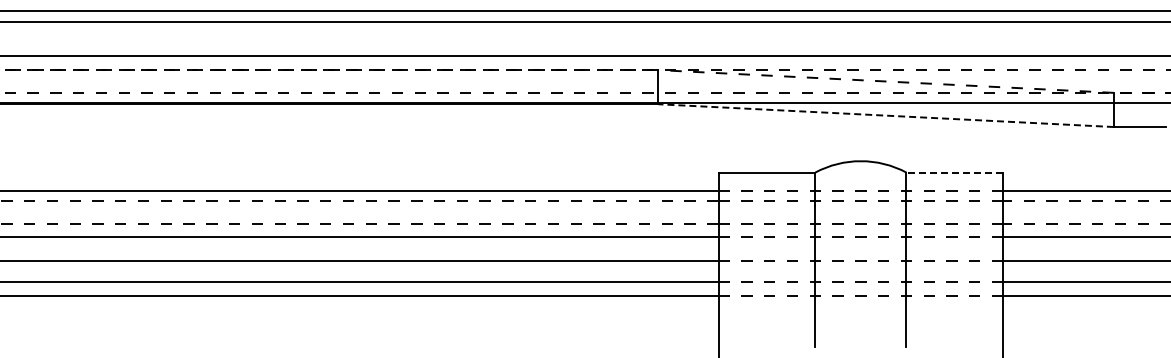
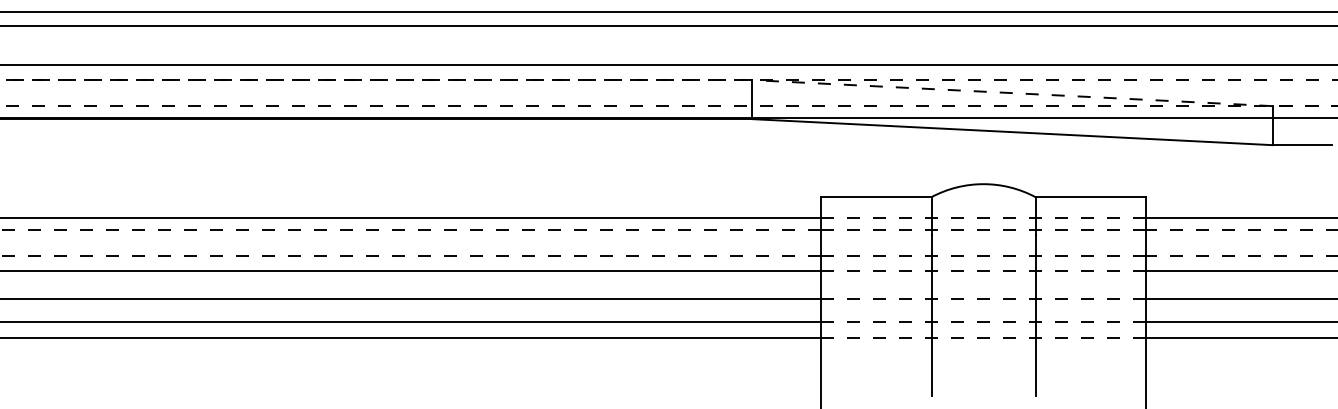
line: (885, 115) -> (1011, 131), dashed -> solid
line: (954, 172) -> (1090, 197), dashed -> solid

